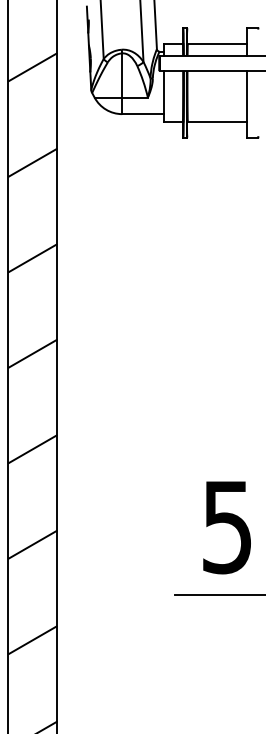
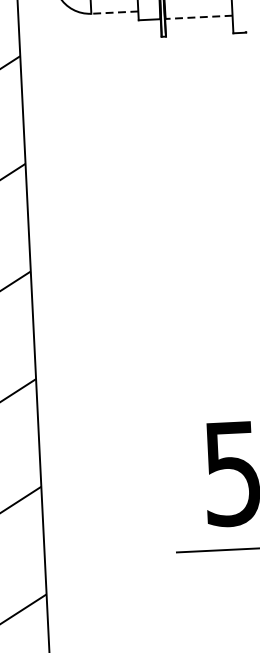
line: (143, 114) -> (115, 12), solid -> dashed
line: (217, 121) -> (199, 16), solid -> dashed

